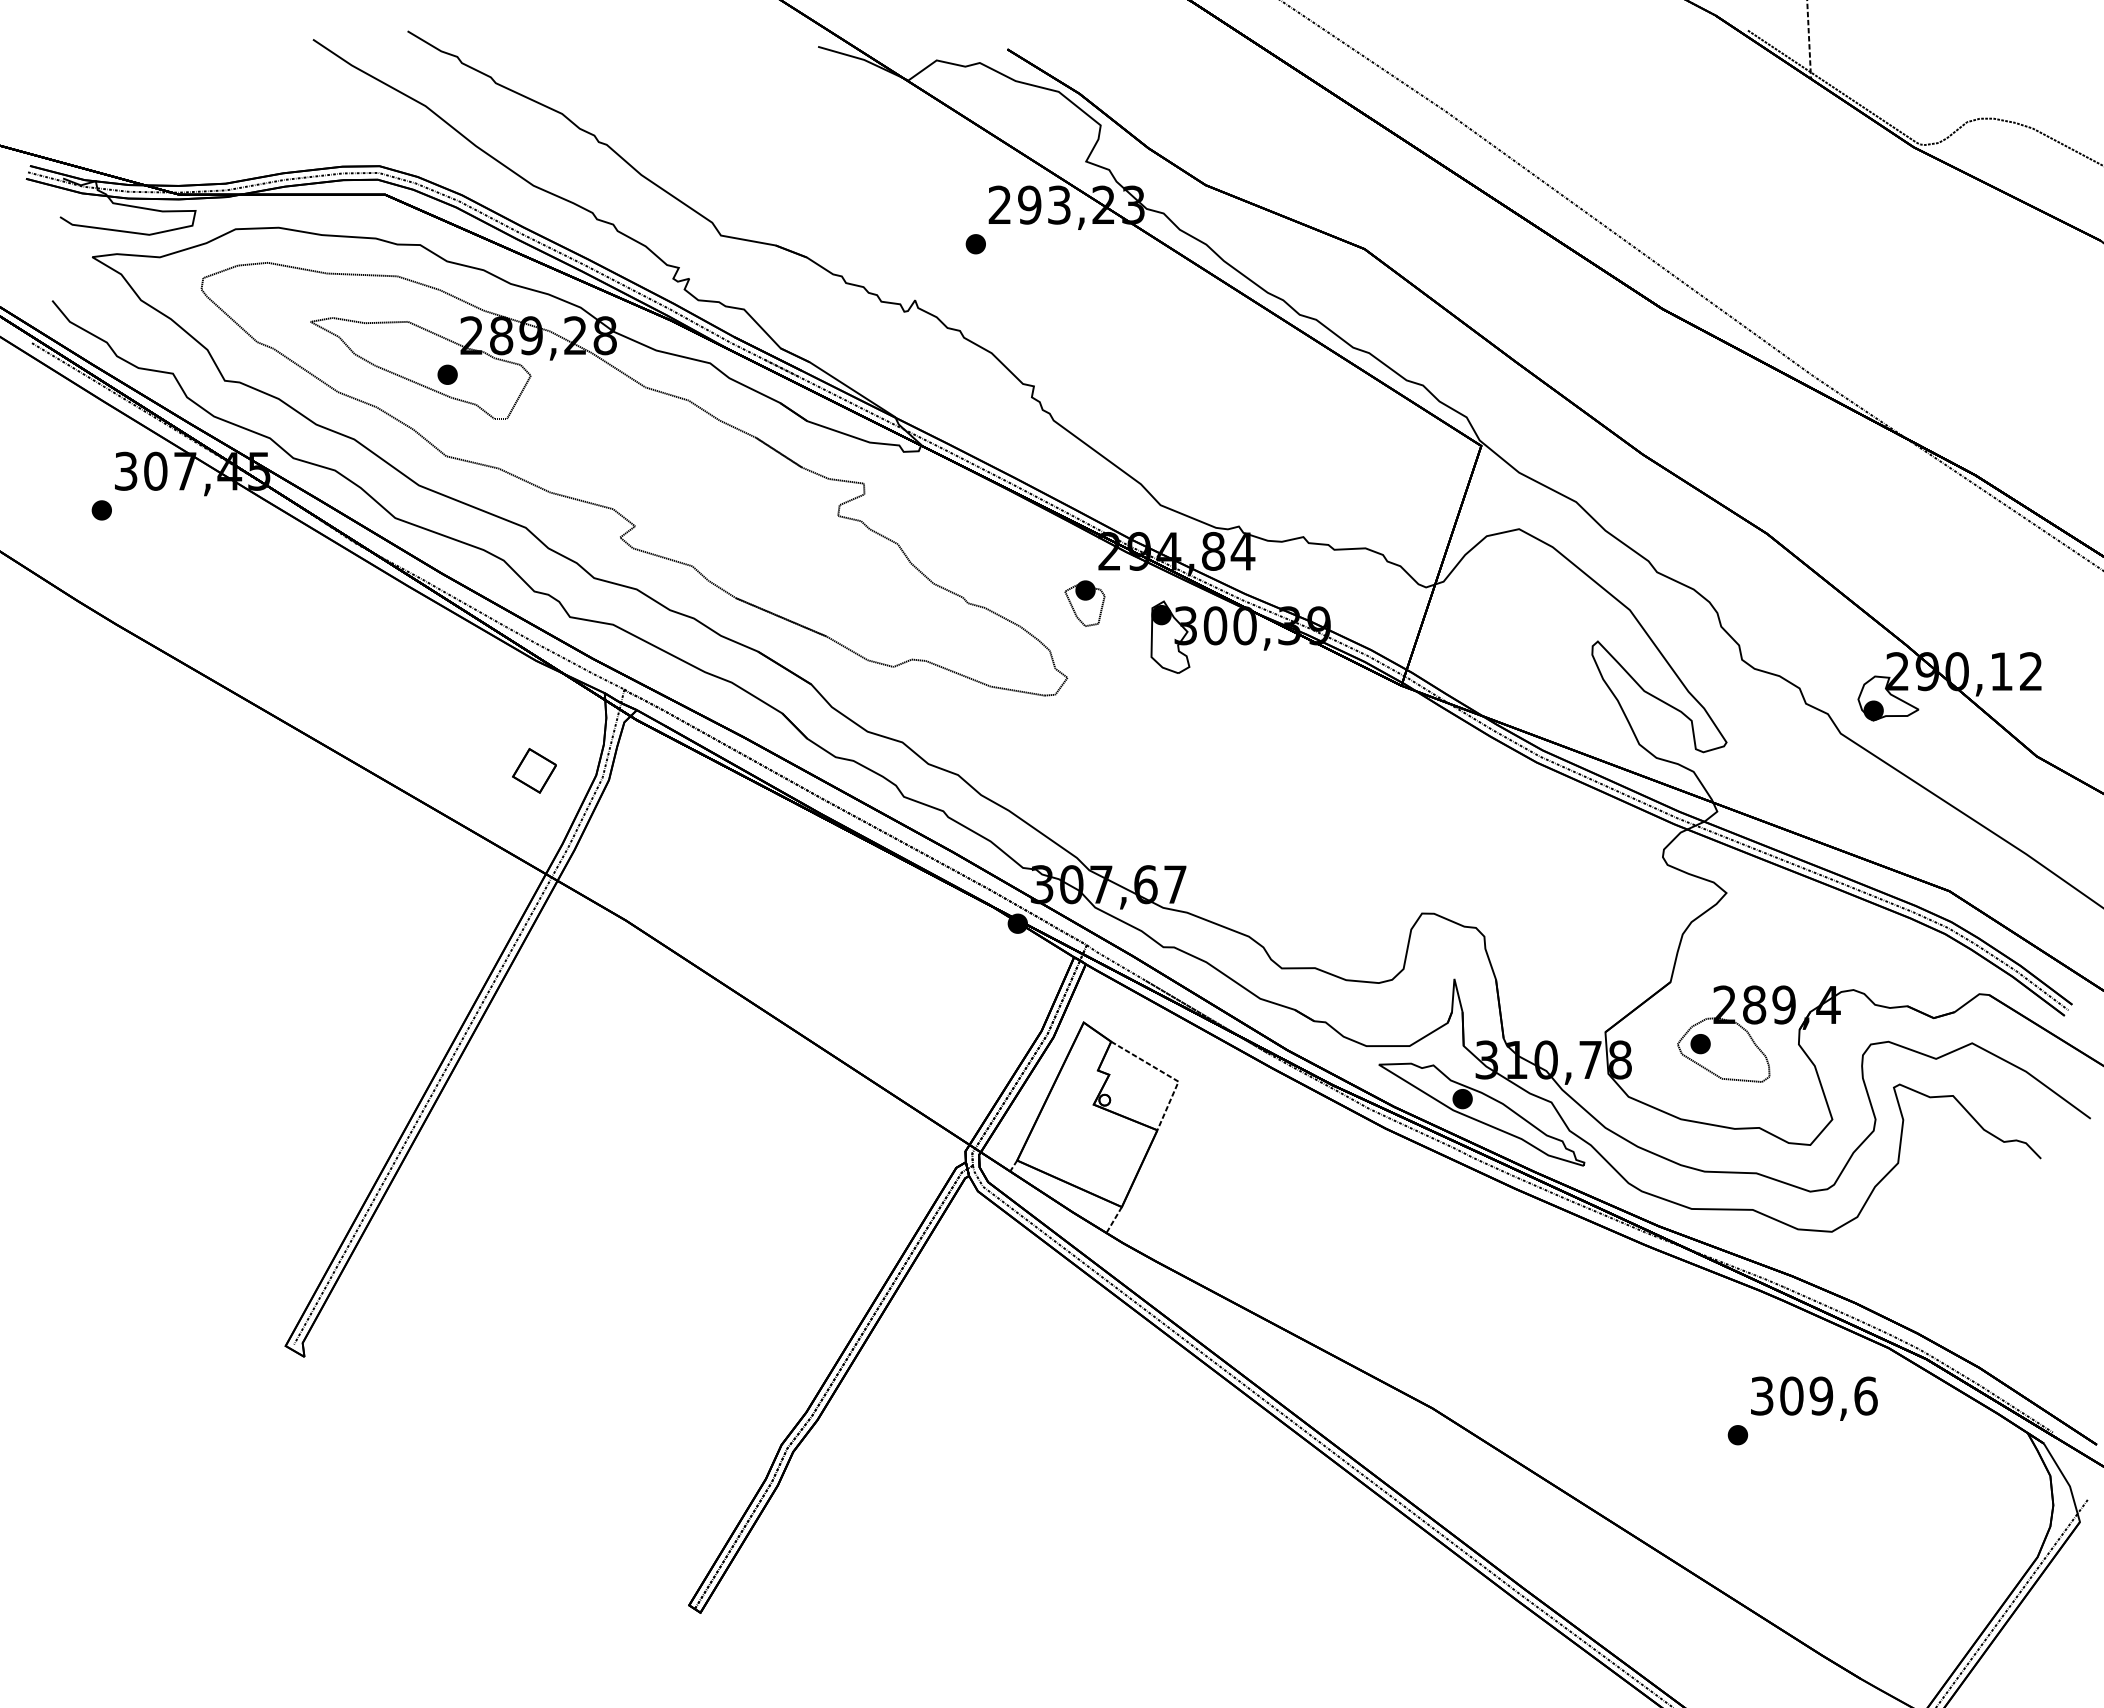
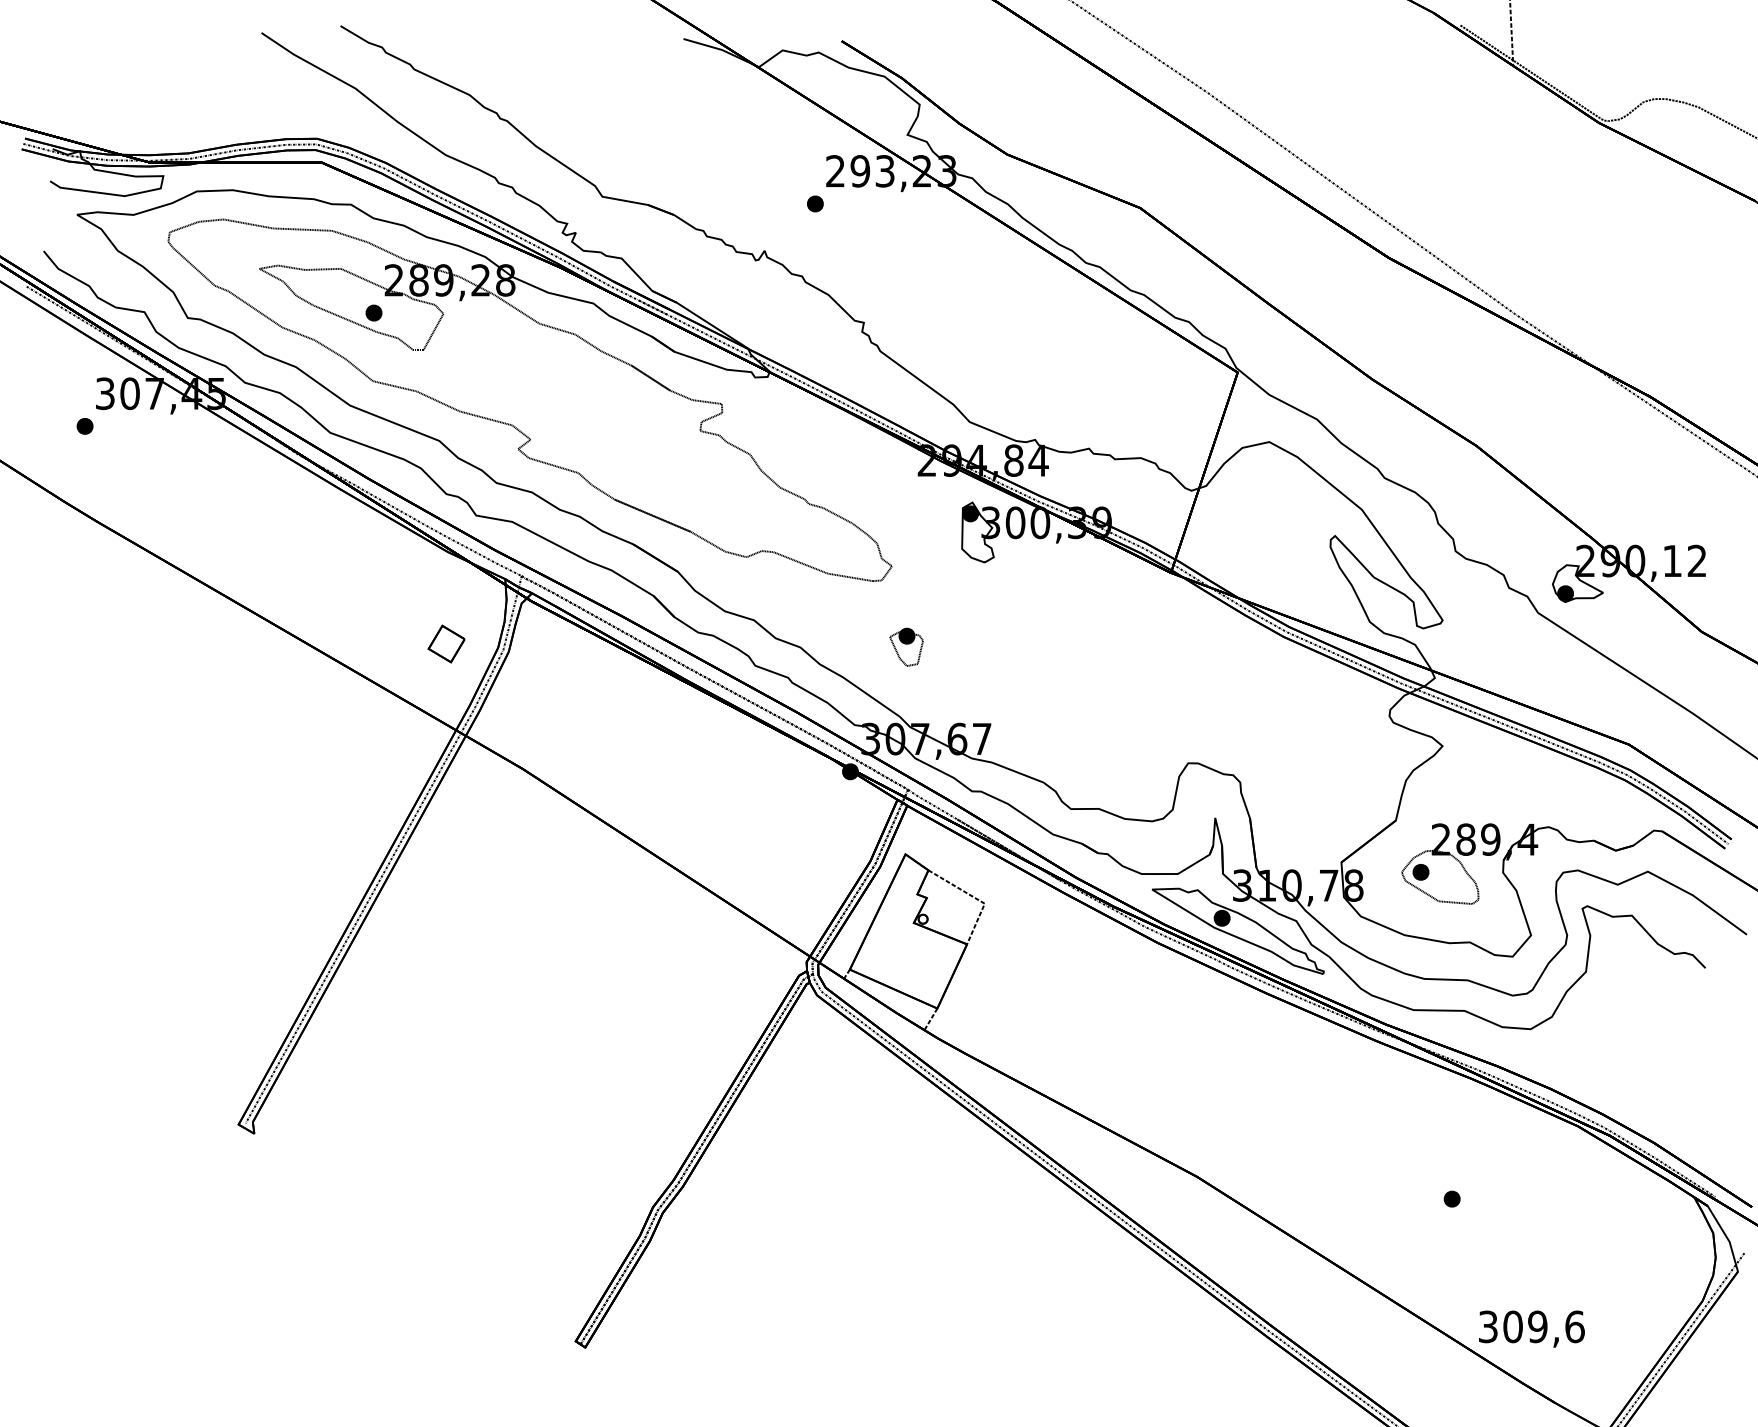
part: (1084, 603) -> (906, 647), moved
text: (1814, 1398) -> (1532, 1328), moved

